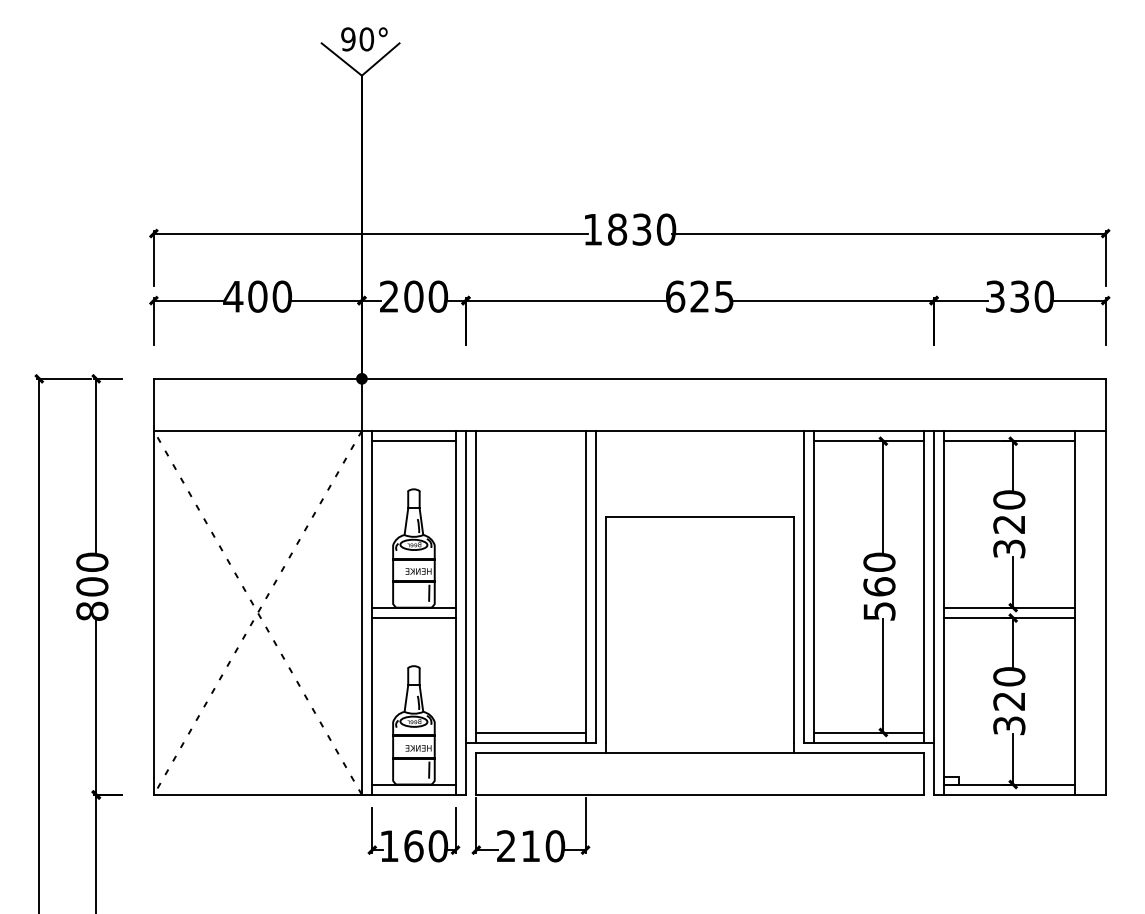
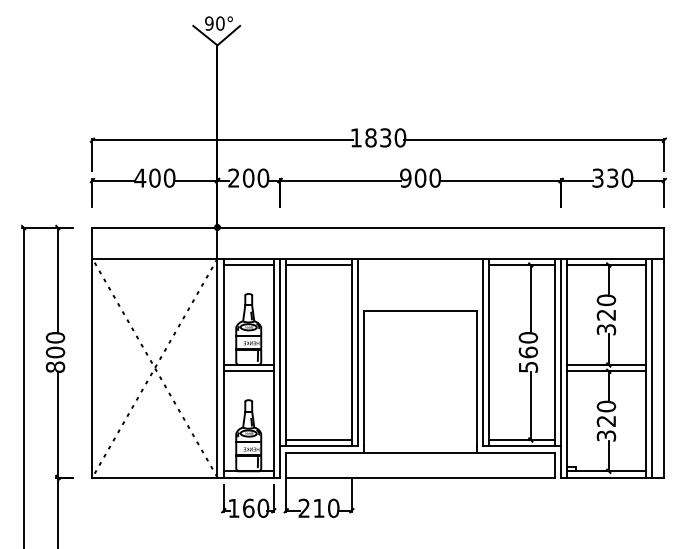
text: (699, 295) -> (420, 177), 625 -> 900
line: (530, 442) -> (318, 265), added
line: (1084, 611) -> (651, 367), added

